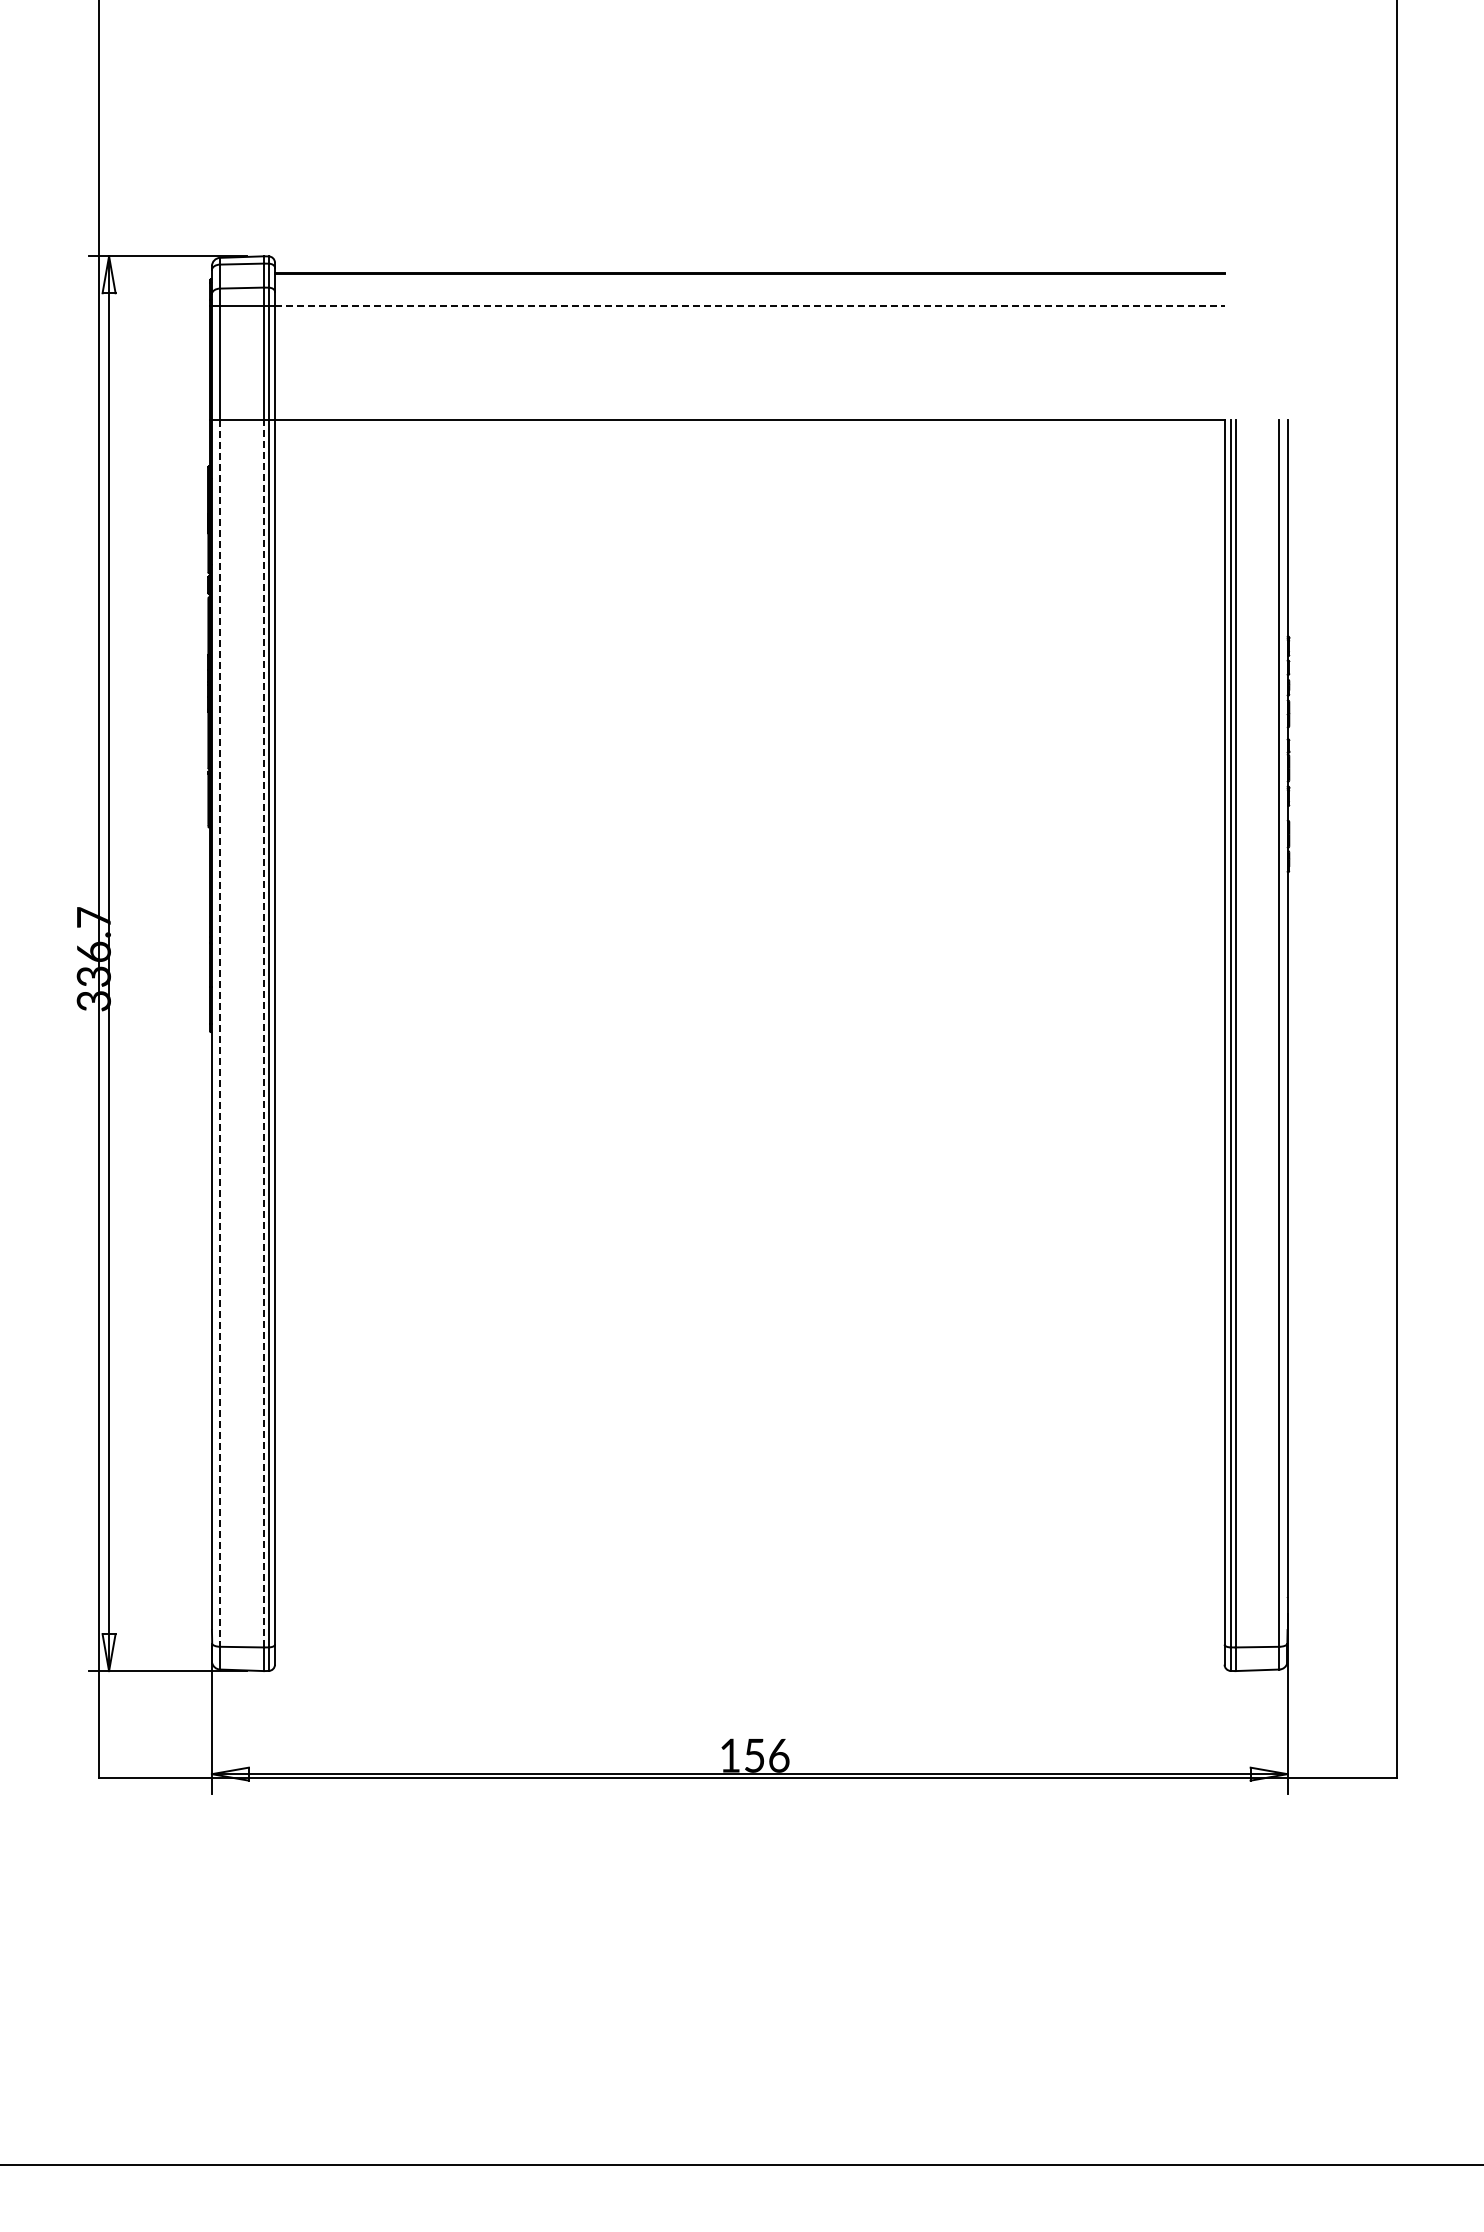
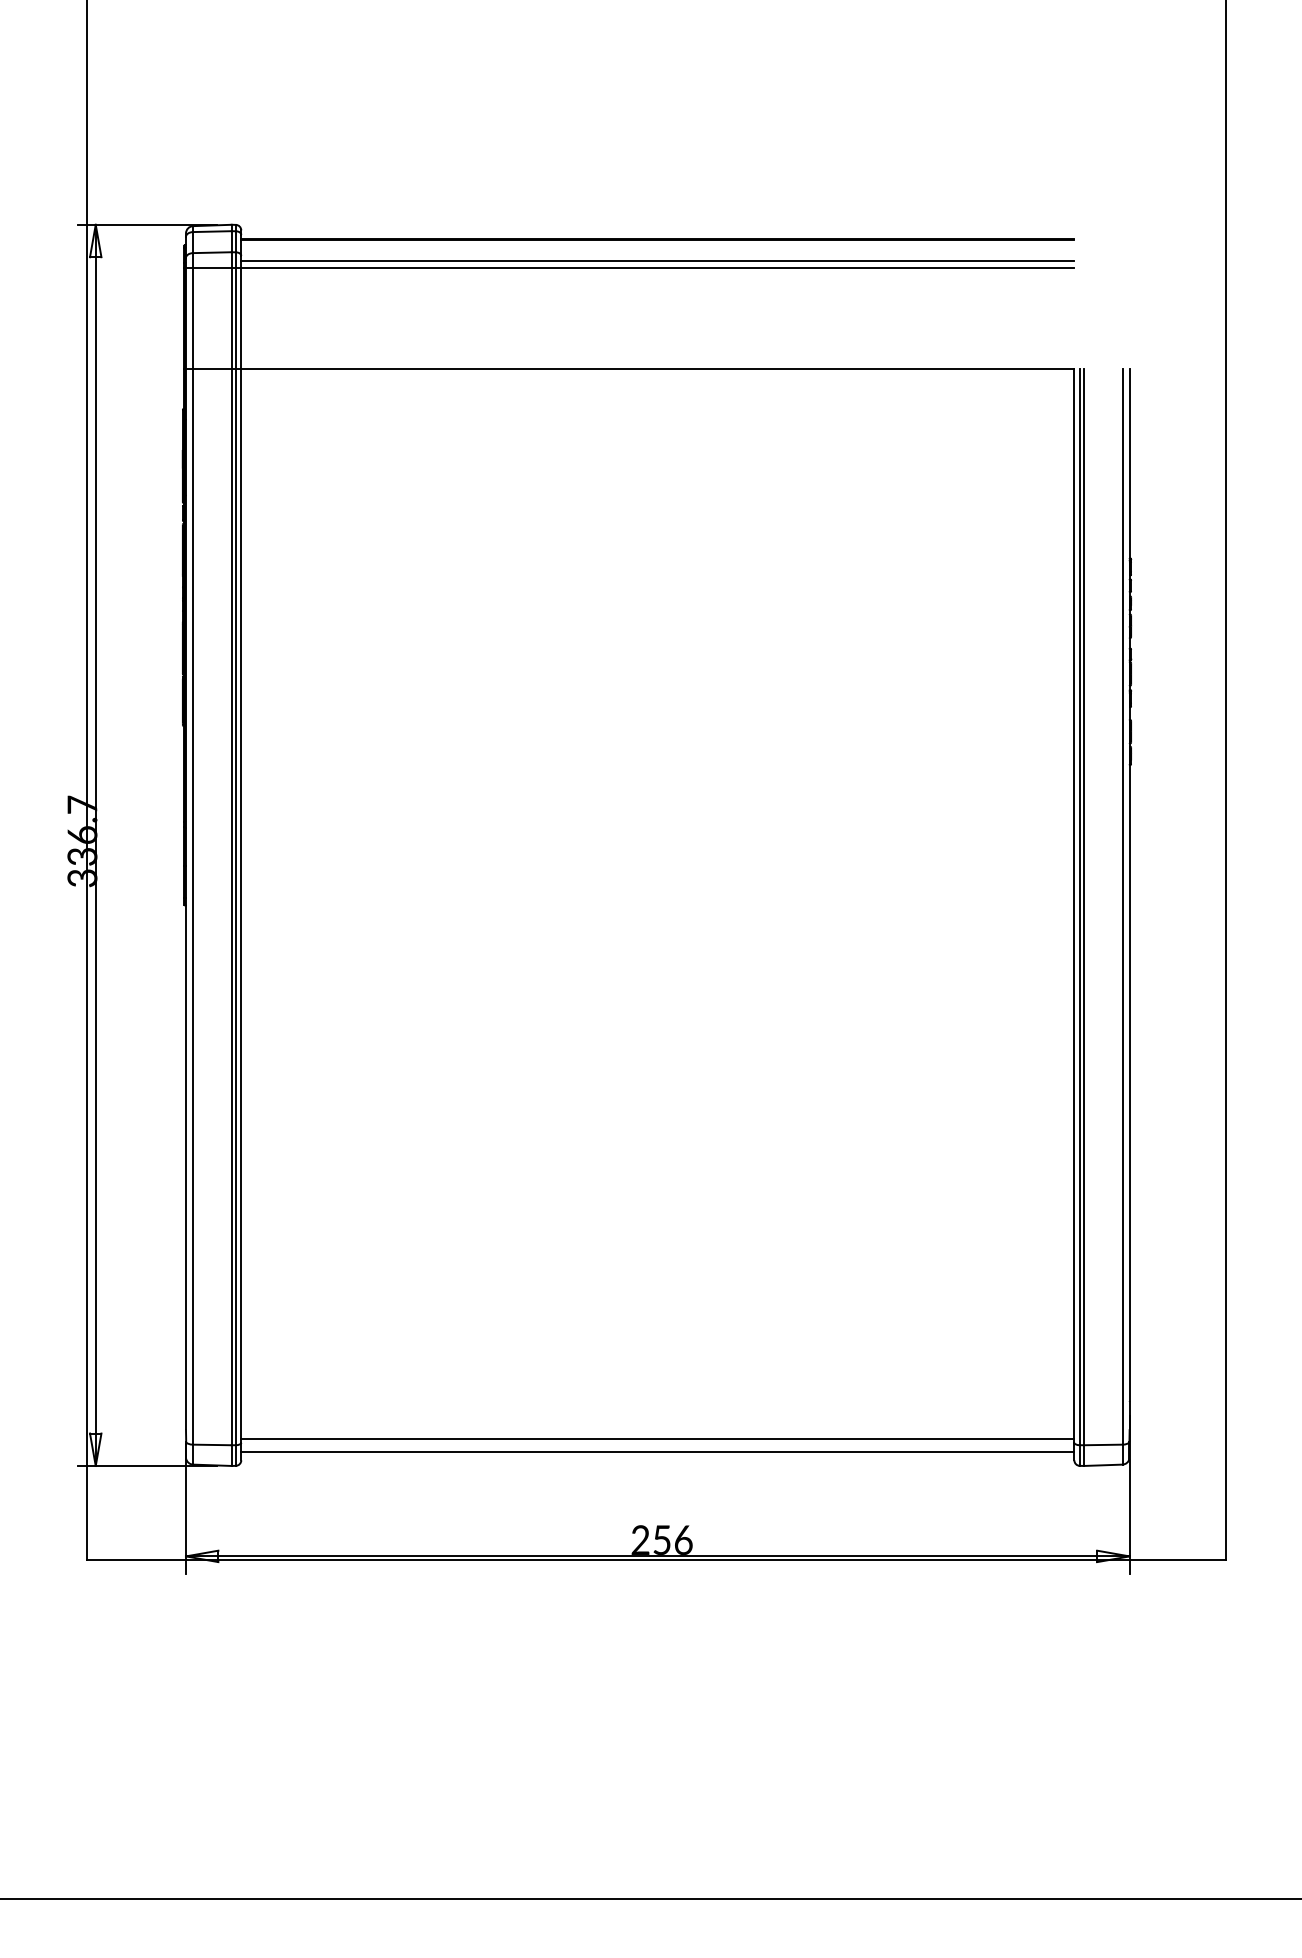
line: (749, 298) -> (657, 261), added
line: (749, 306) -> (657, 268), dashed -> solid
line: (264, 1033) -> (232, 906), dashed -> solid
line: (220, 1034) -> (193, 907), dashed -> solid
line: (749, 1640) -> (657, 1439), added
line: (749, 1654) -> (657, 1451), added
text: (730, 1755) -> (640, 1540), 156 -> 256

